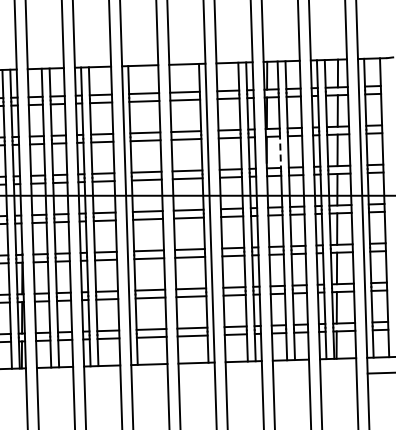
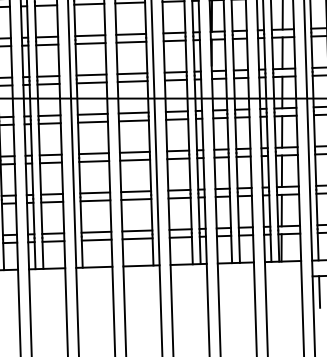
line: (280, 152) -> (225, 55), dashed -> solid
line: (374, 388) -> (319, 291), added

